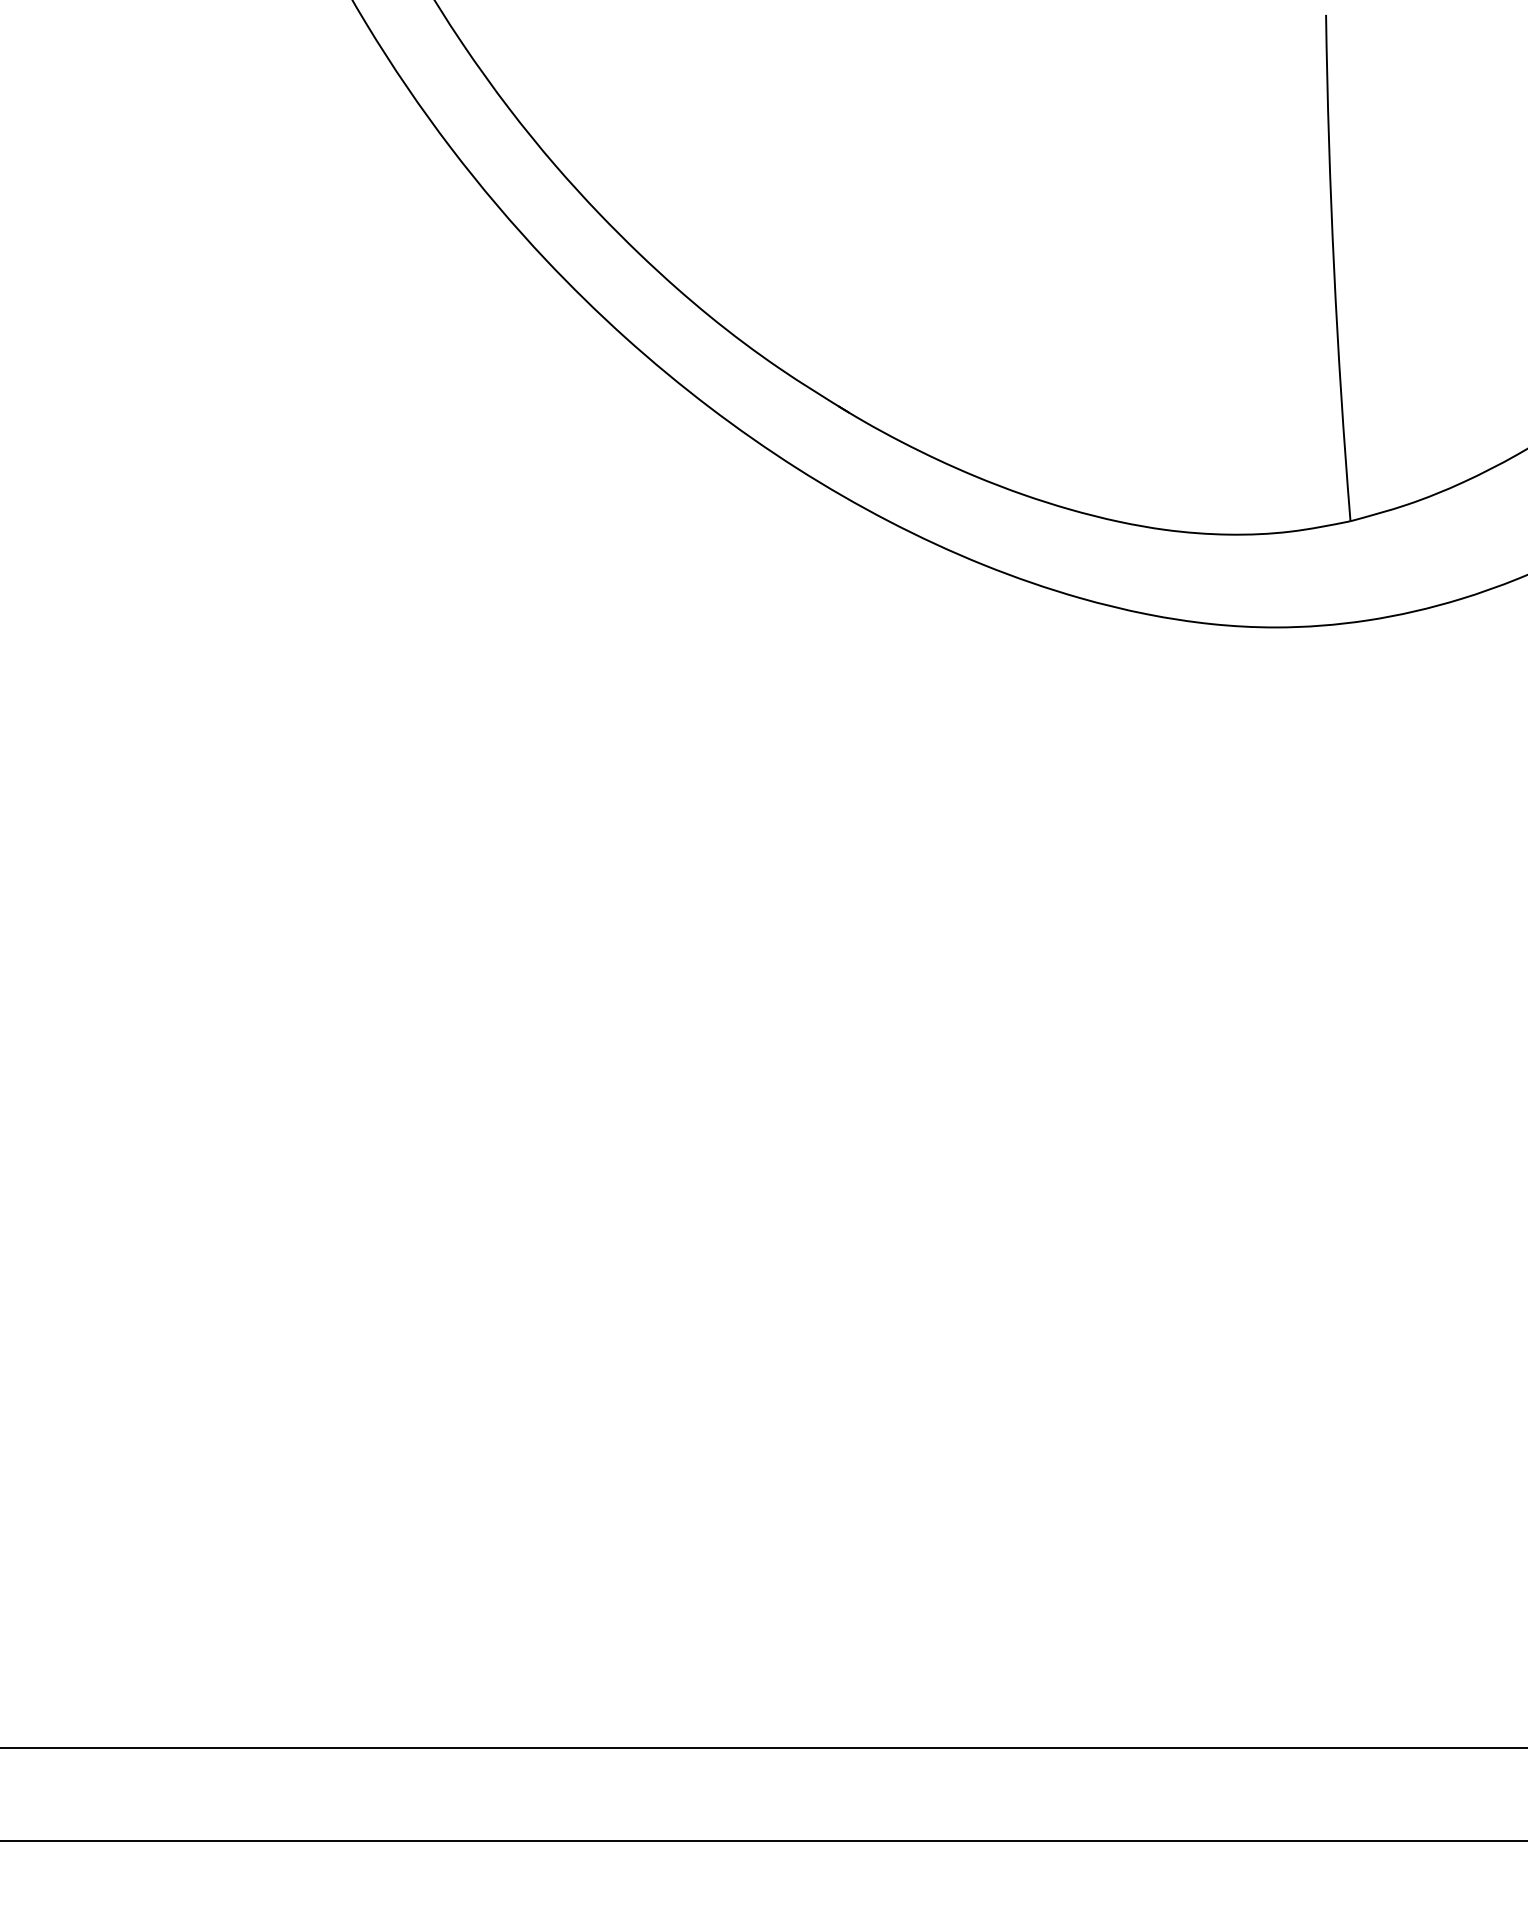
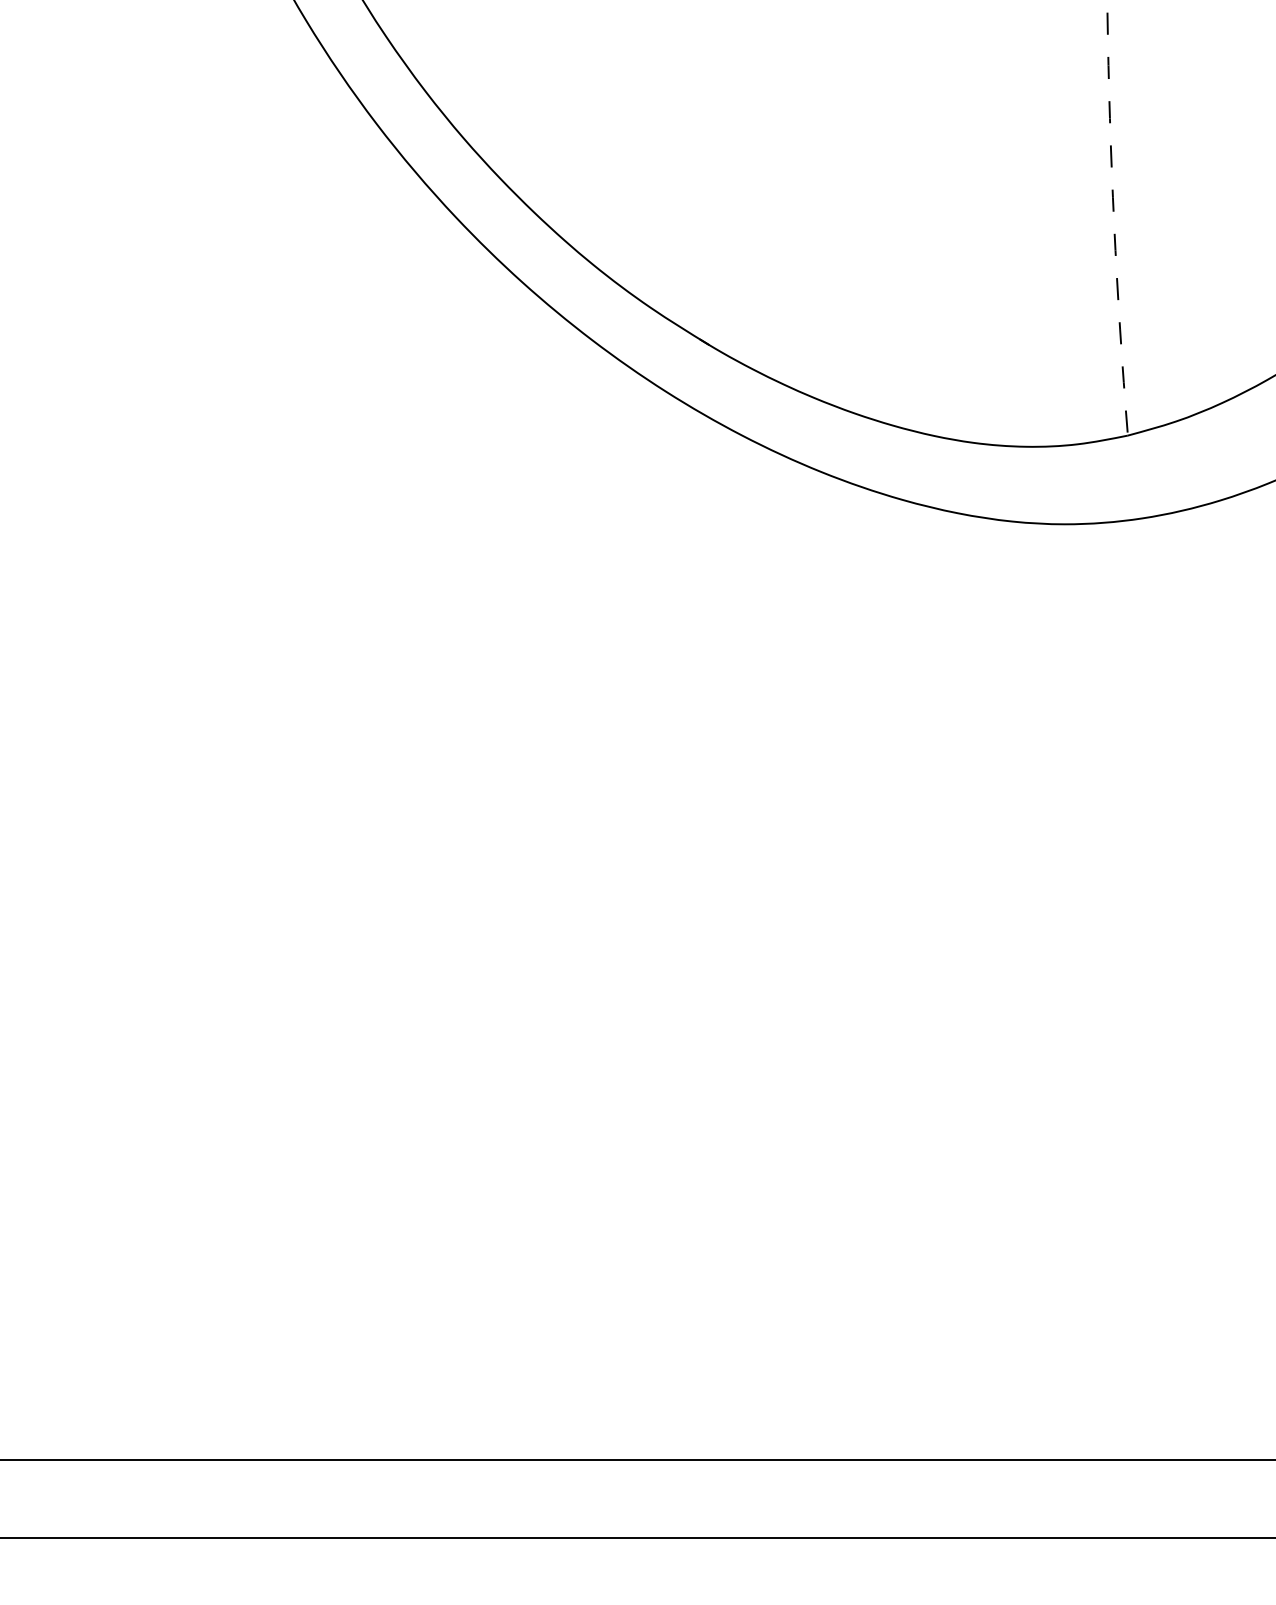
arc: (1334, 268) -> (1114, 224), solid -> dashed

